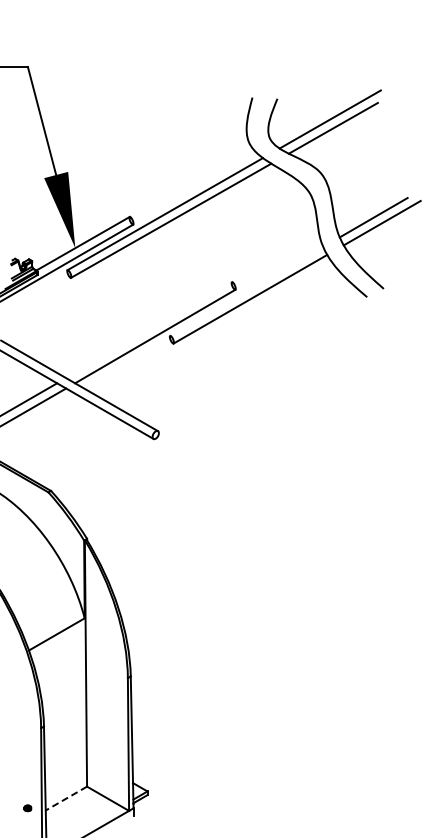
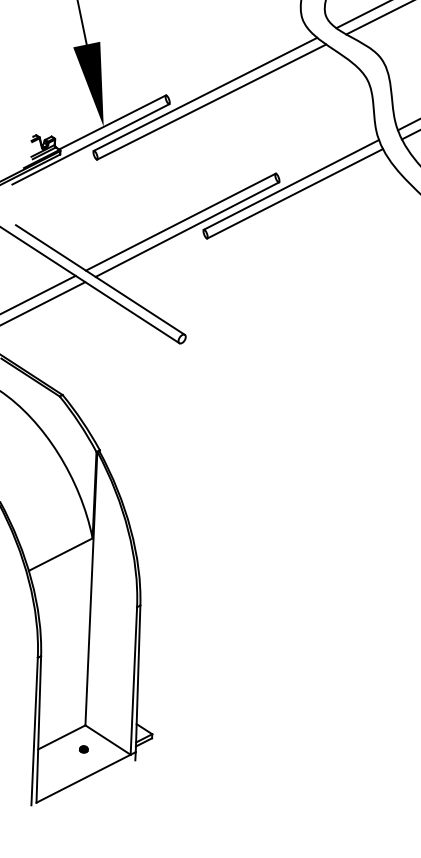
line: (246, 291) -> (291, 184), added
line: (149, 330) -> (181, 222), added
line: (66, 798) -> (61, 737), dashed -> solid
part: (27, 808) -> (83, 749), moved

